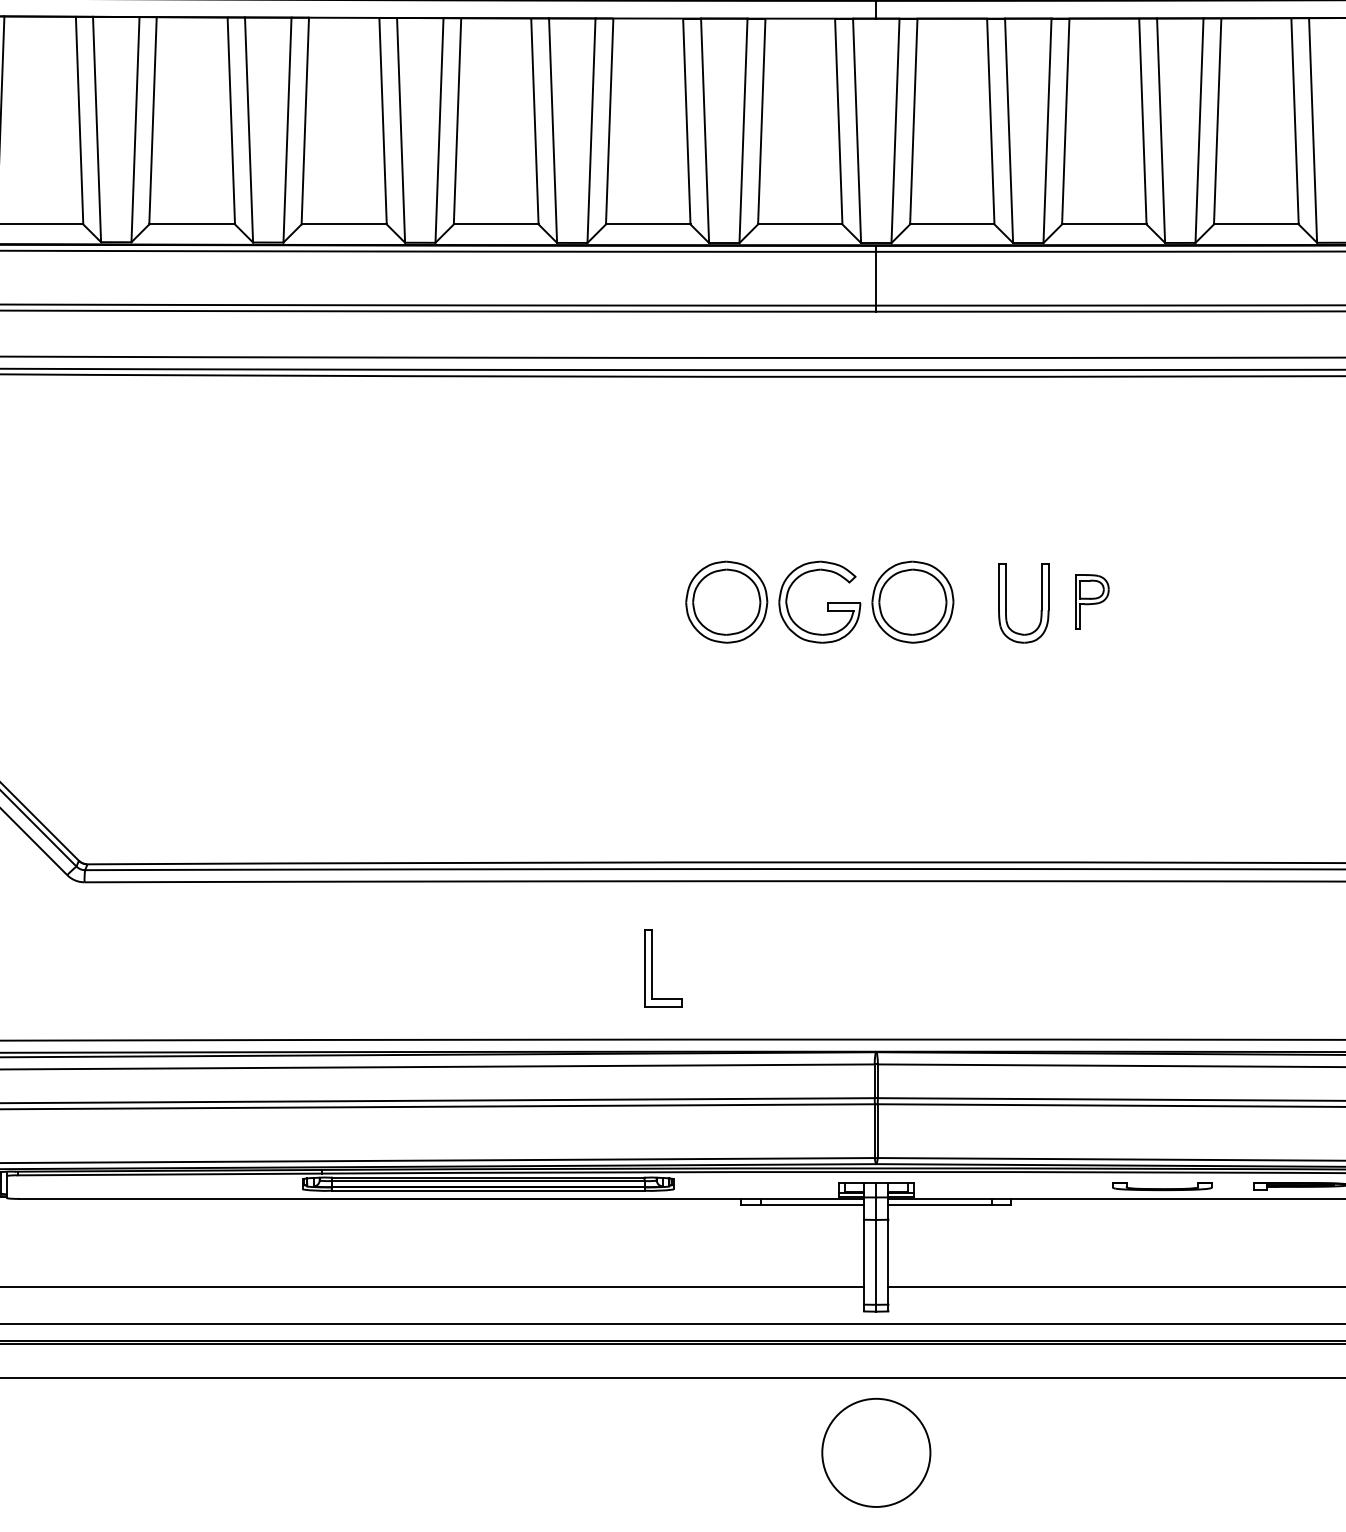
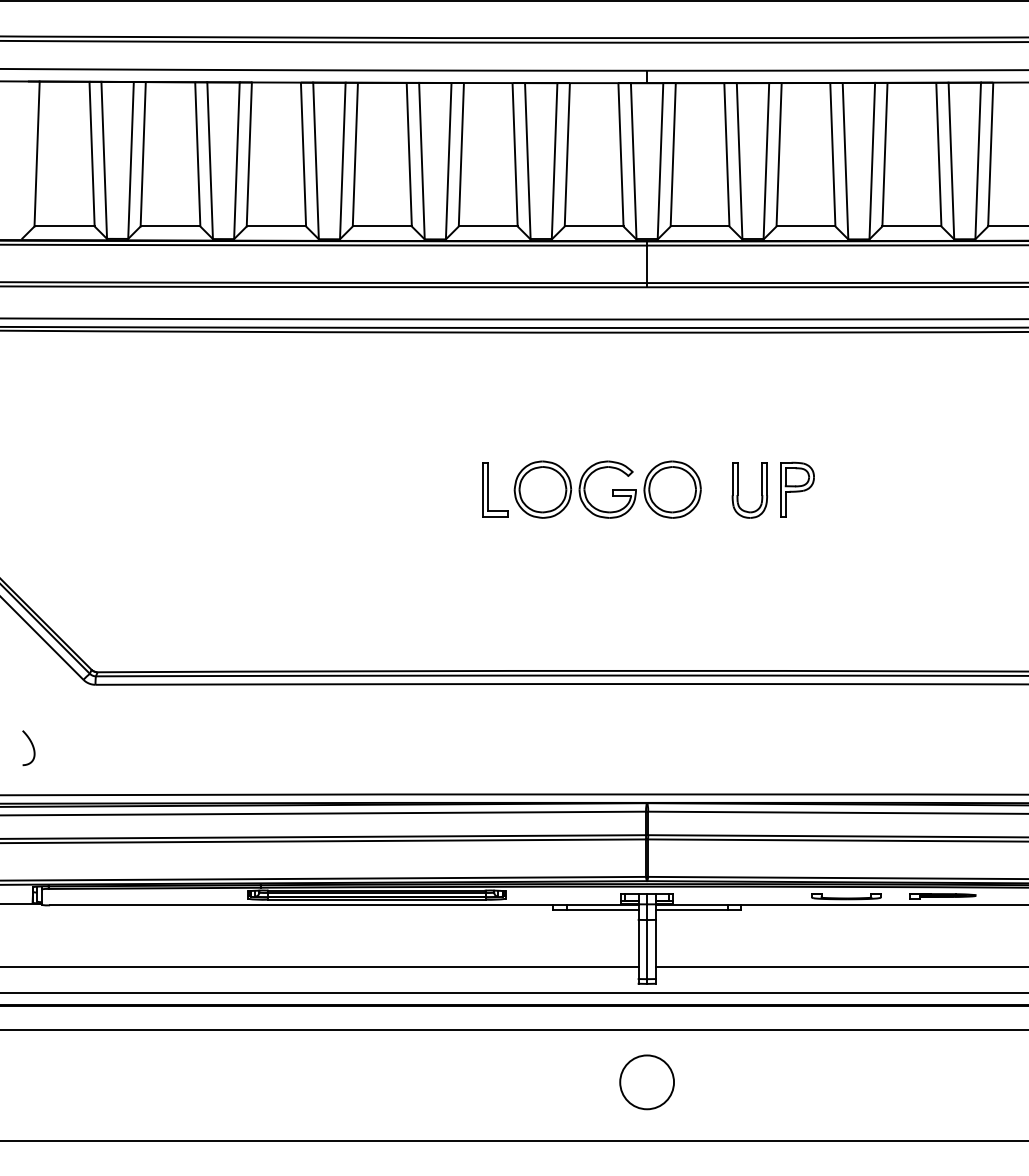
part: (1092, 601) -> (797, 489), size x1.43
part: (652, 967) -> (488, 489), moved
circle: (875, 1453) -> (646, 1082), size x0.71

